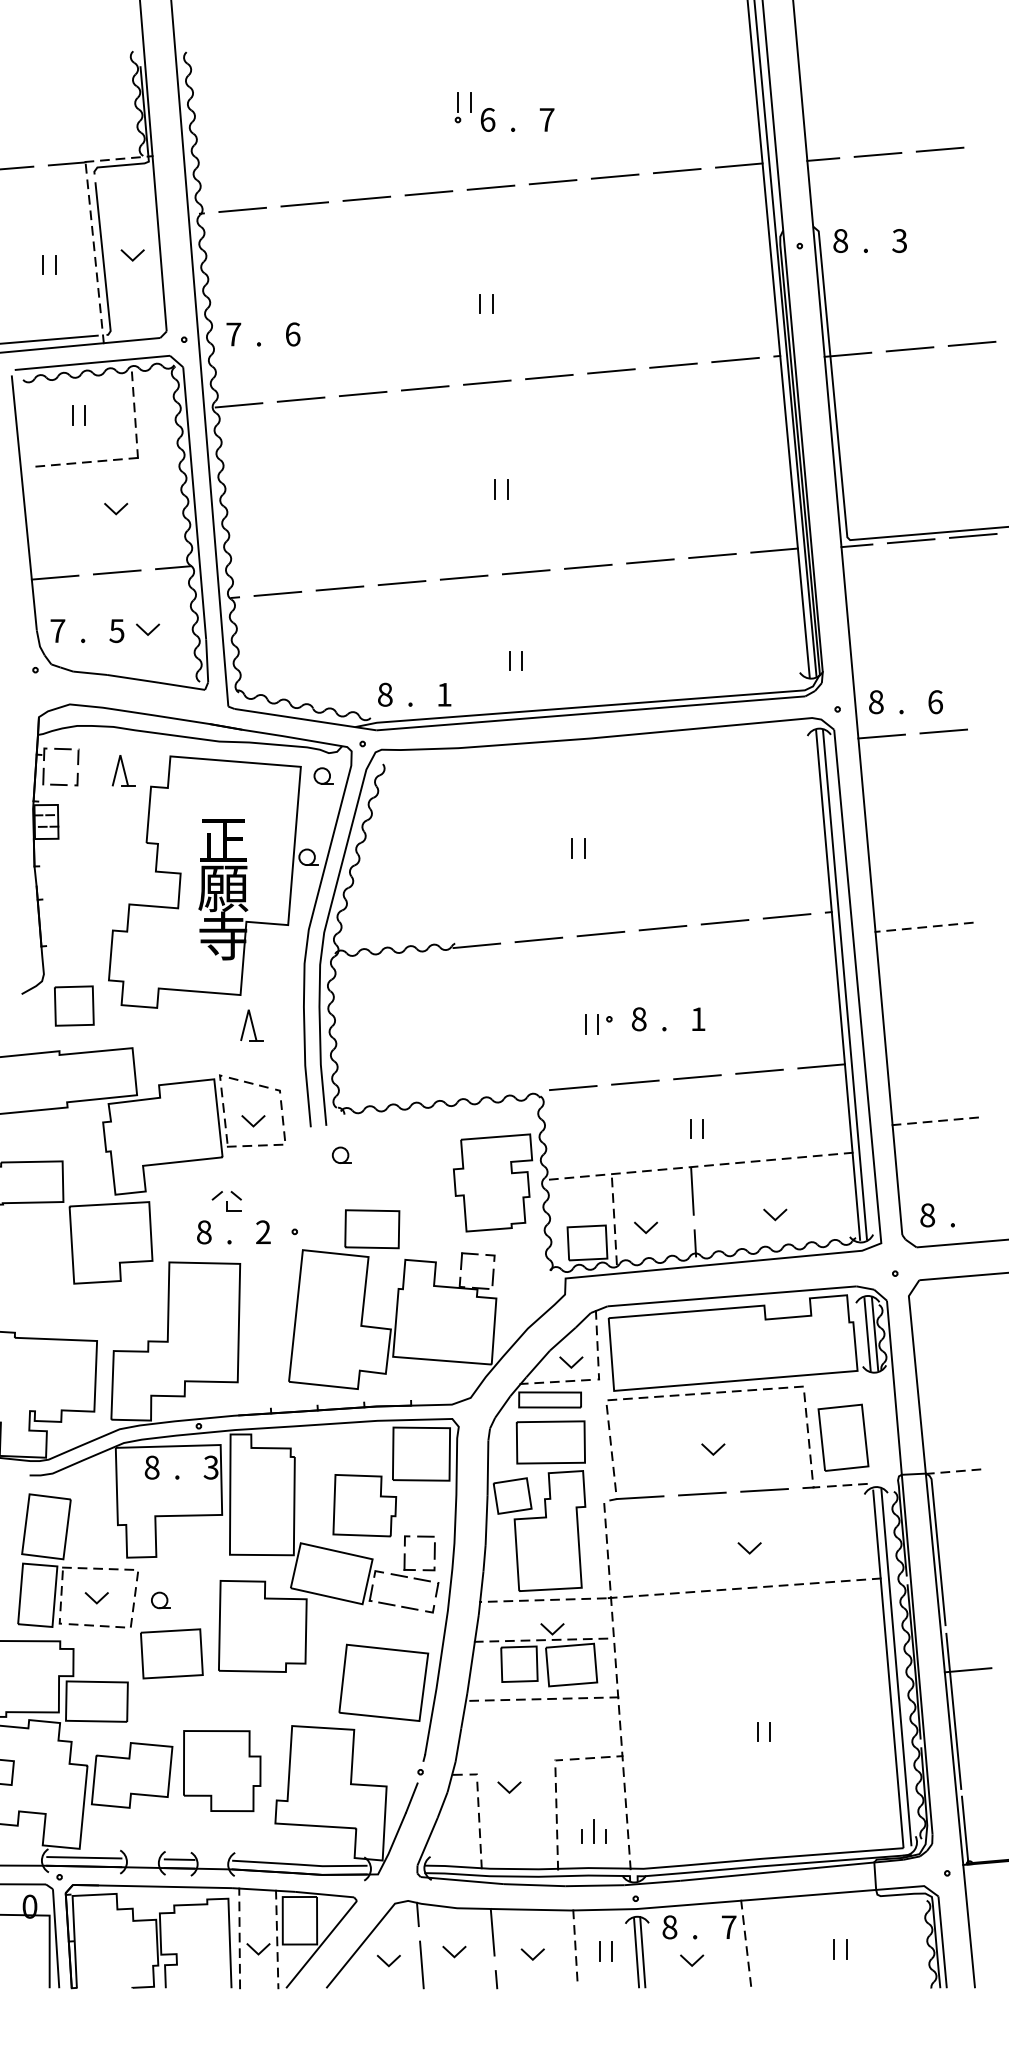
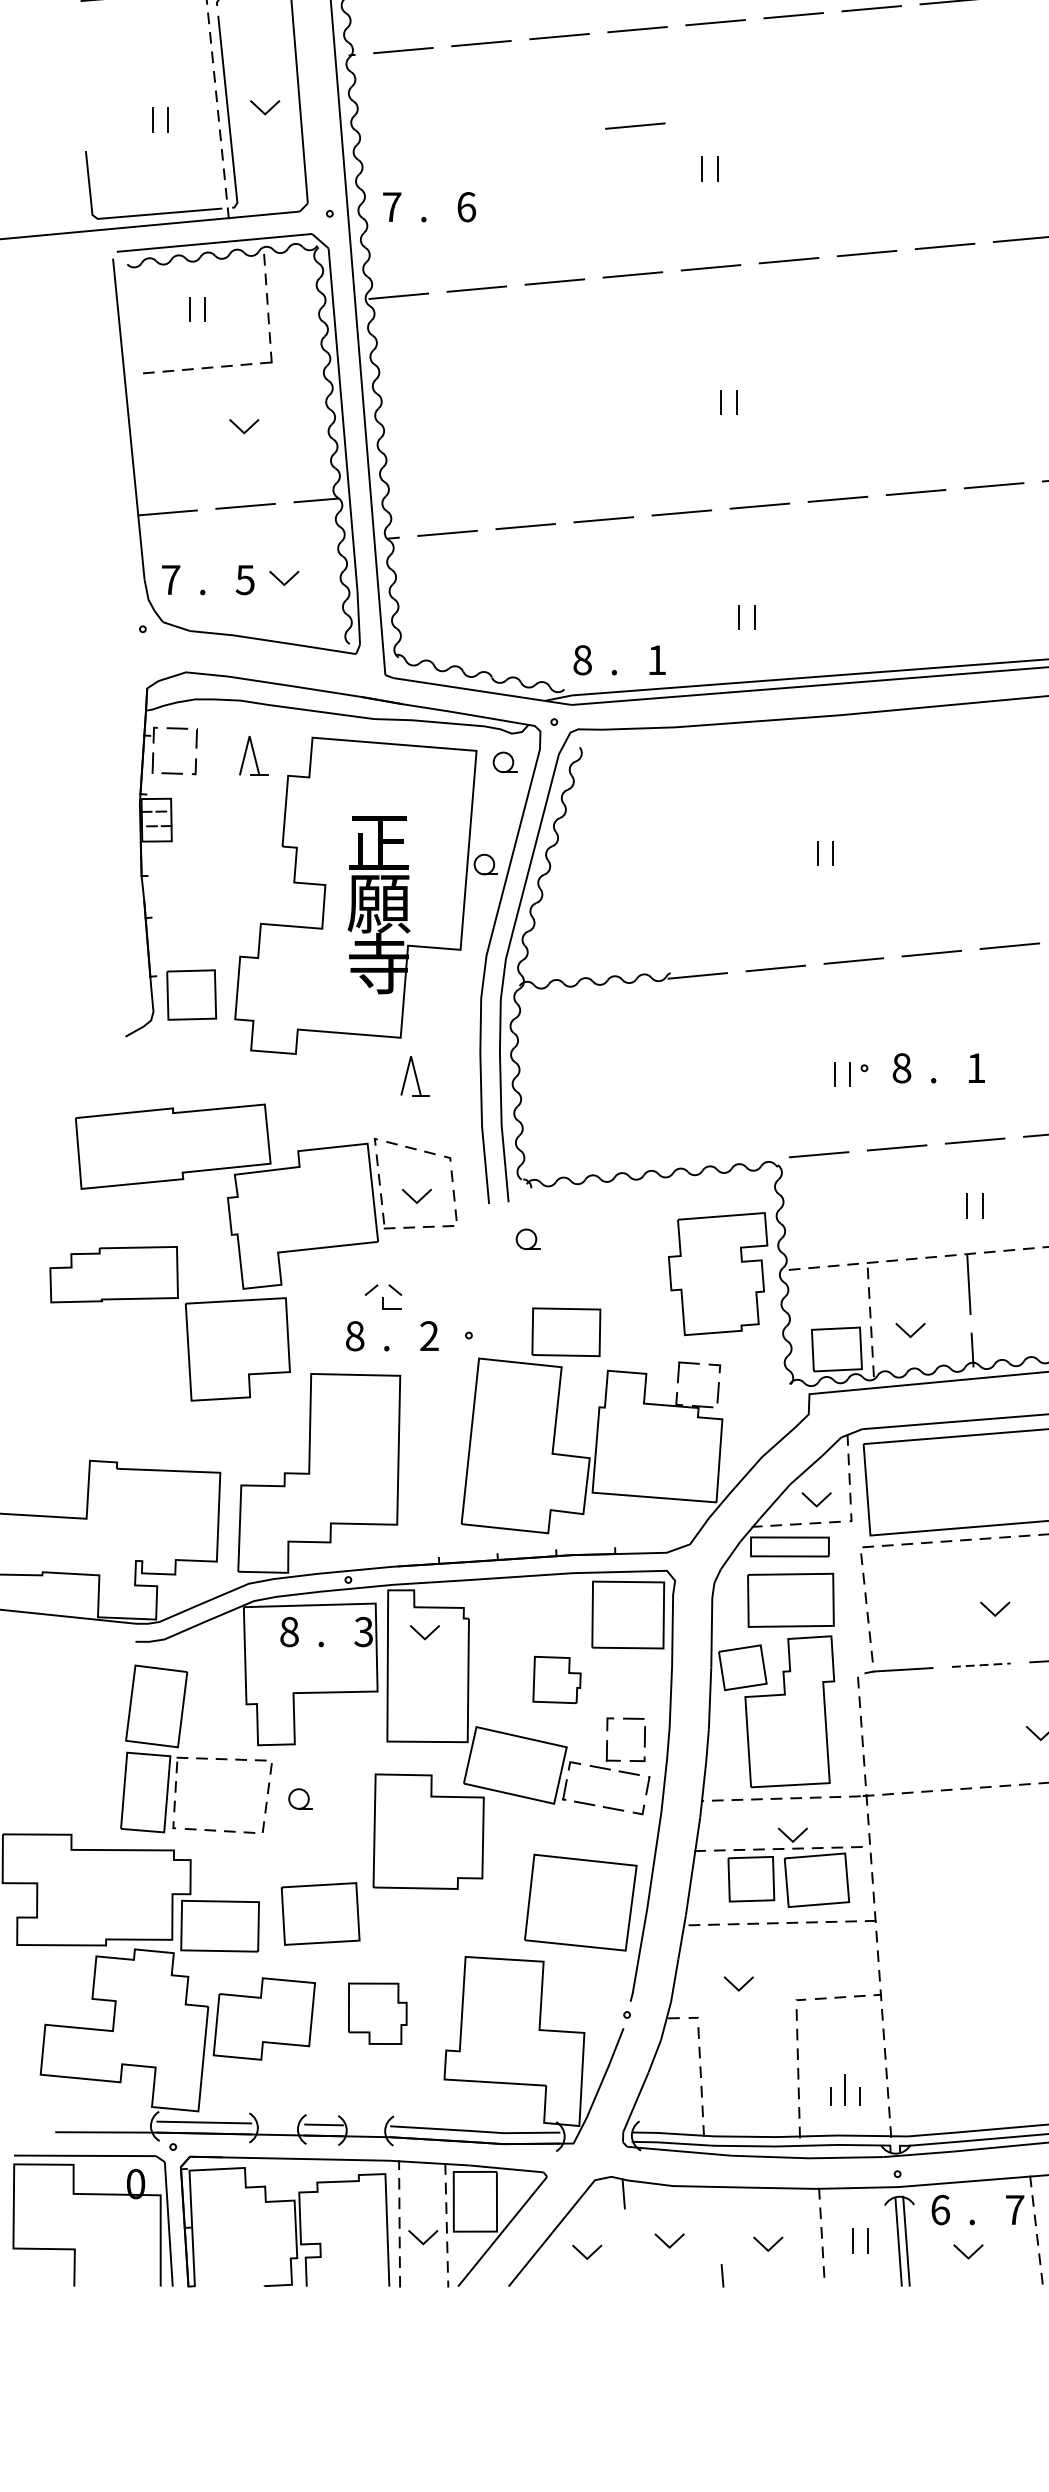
line: (427, 270) -> (635, 126), added
part: (74, 1005) -> (191, 994), moved
line: (702, 1494) -> (981, 1665), solid -> dashed
part: (364, 1505) -> (556, 1679), size x0.6
line: (94, 1599) -> (422, 1634), moved
part: (171, 1653) -> (320, 1913), moved
part: (222, 1771) -> (378, 2014), size x0.6
line: (507, 1789) -> (736, 1986), moved
text: (669, 1927) -> (940, 2210), 8 -> 6
line: (492, 1931) -> (717, 2215), removed
line: (421, 1964) -> (628, 2256), removed

